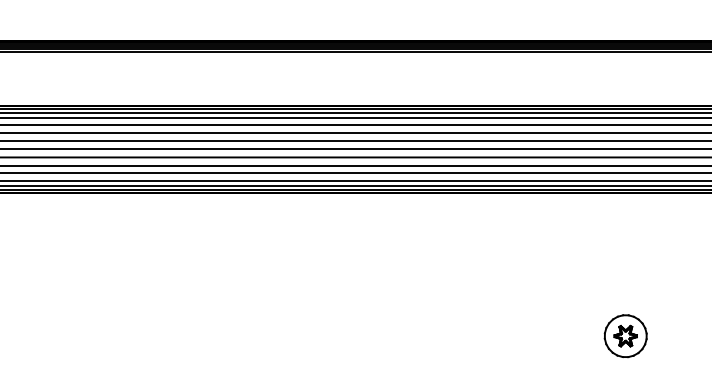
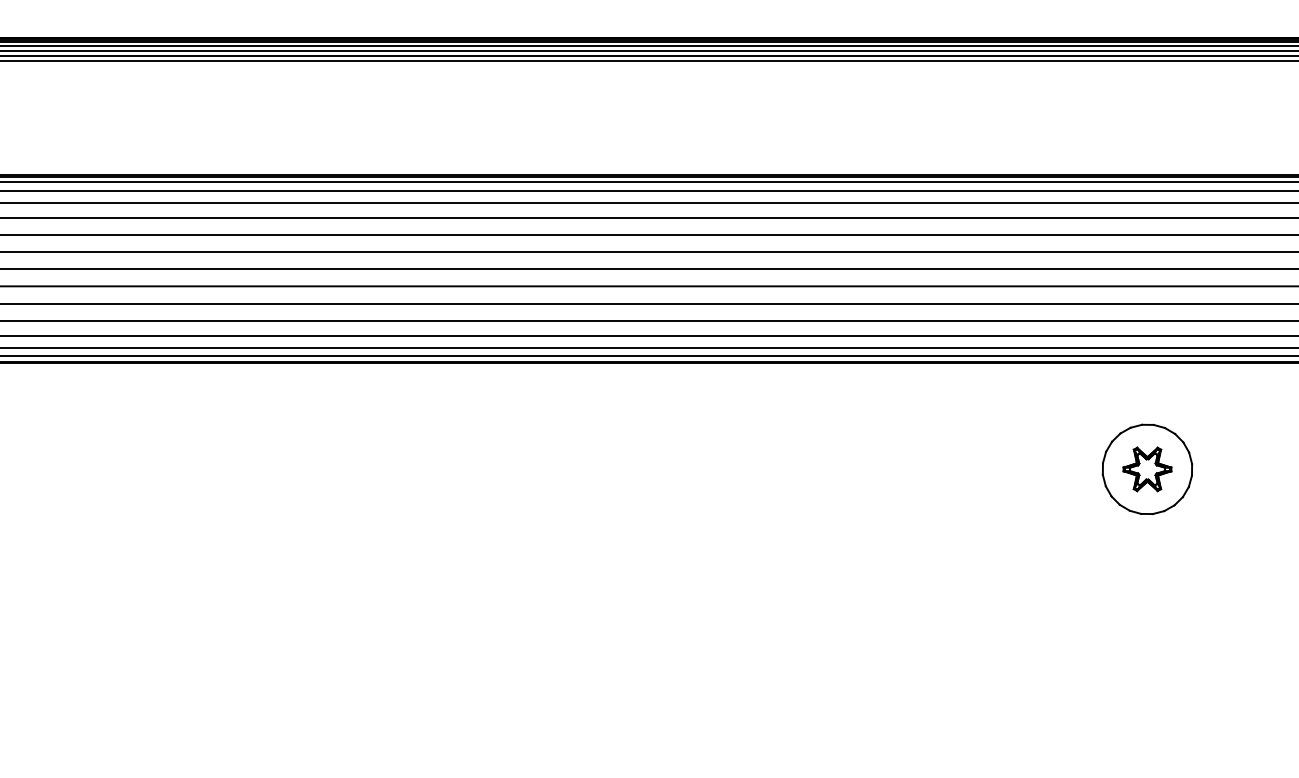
part: (625, 336) -> (1146, 470), moved

